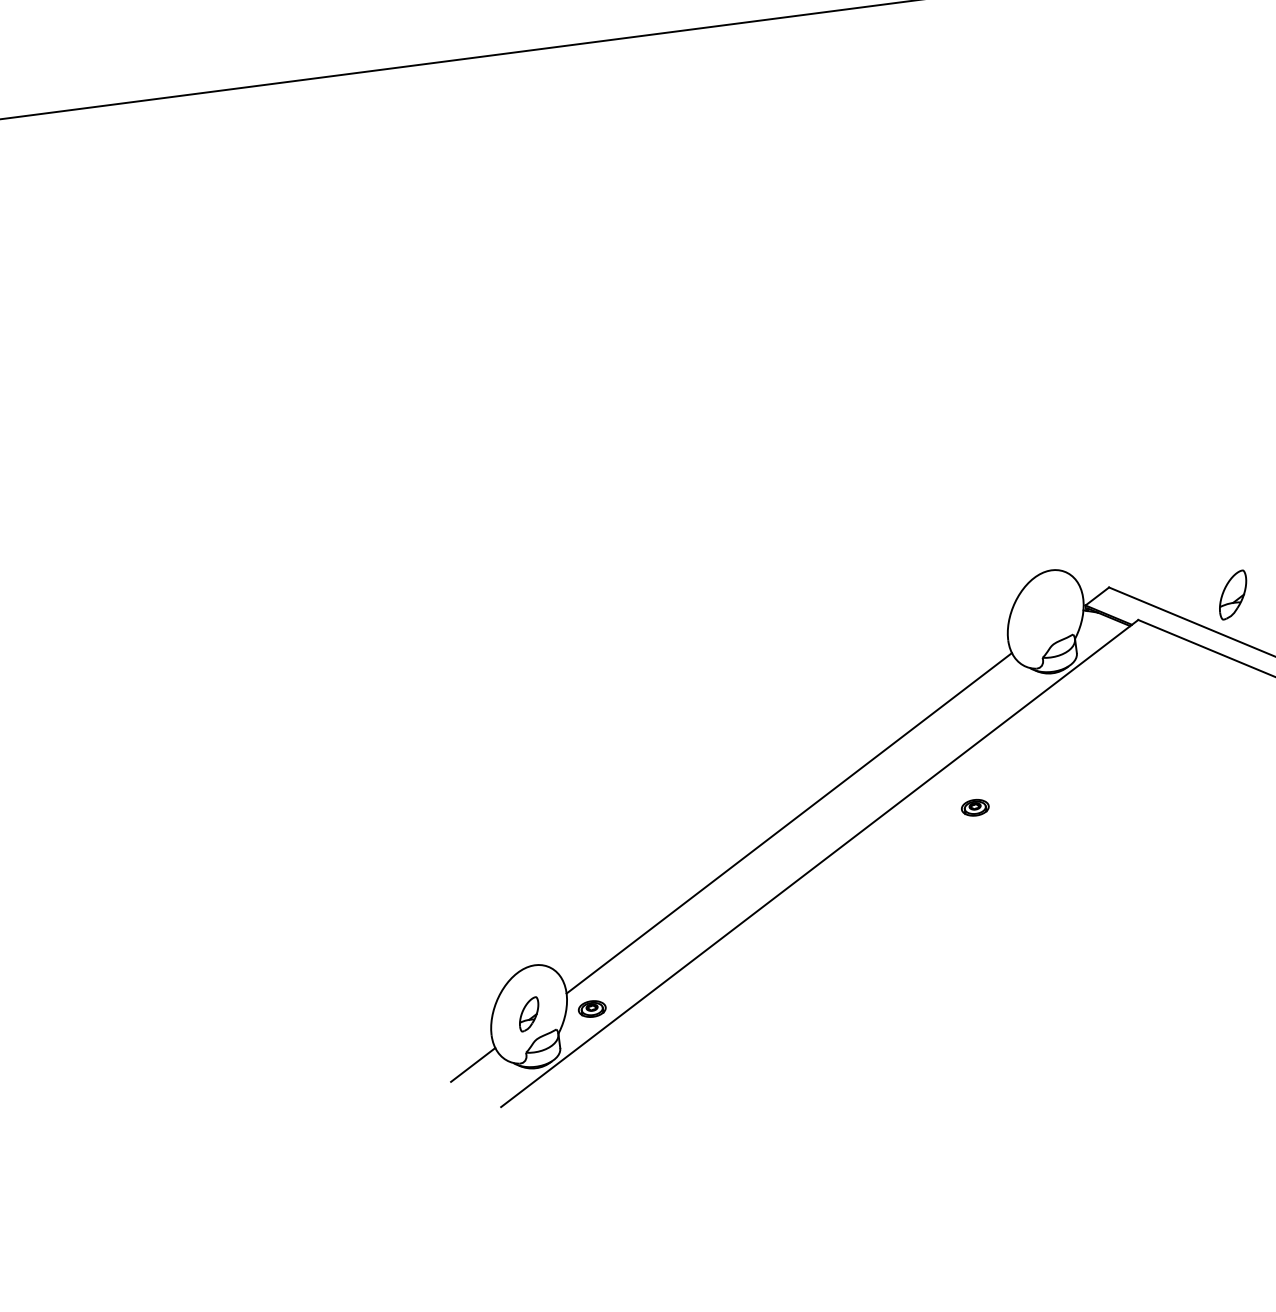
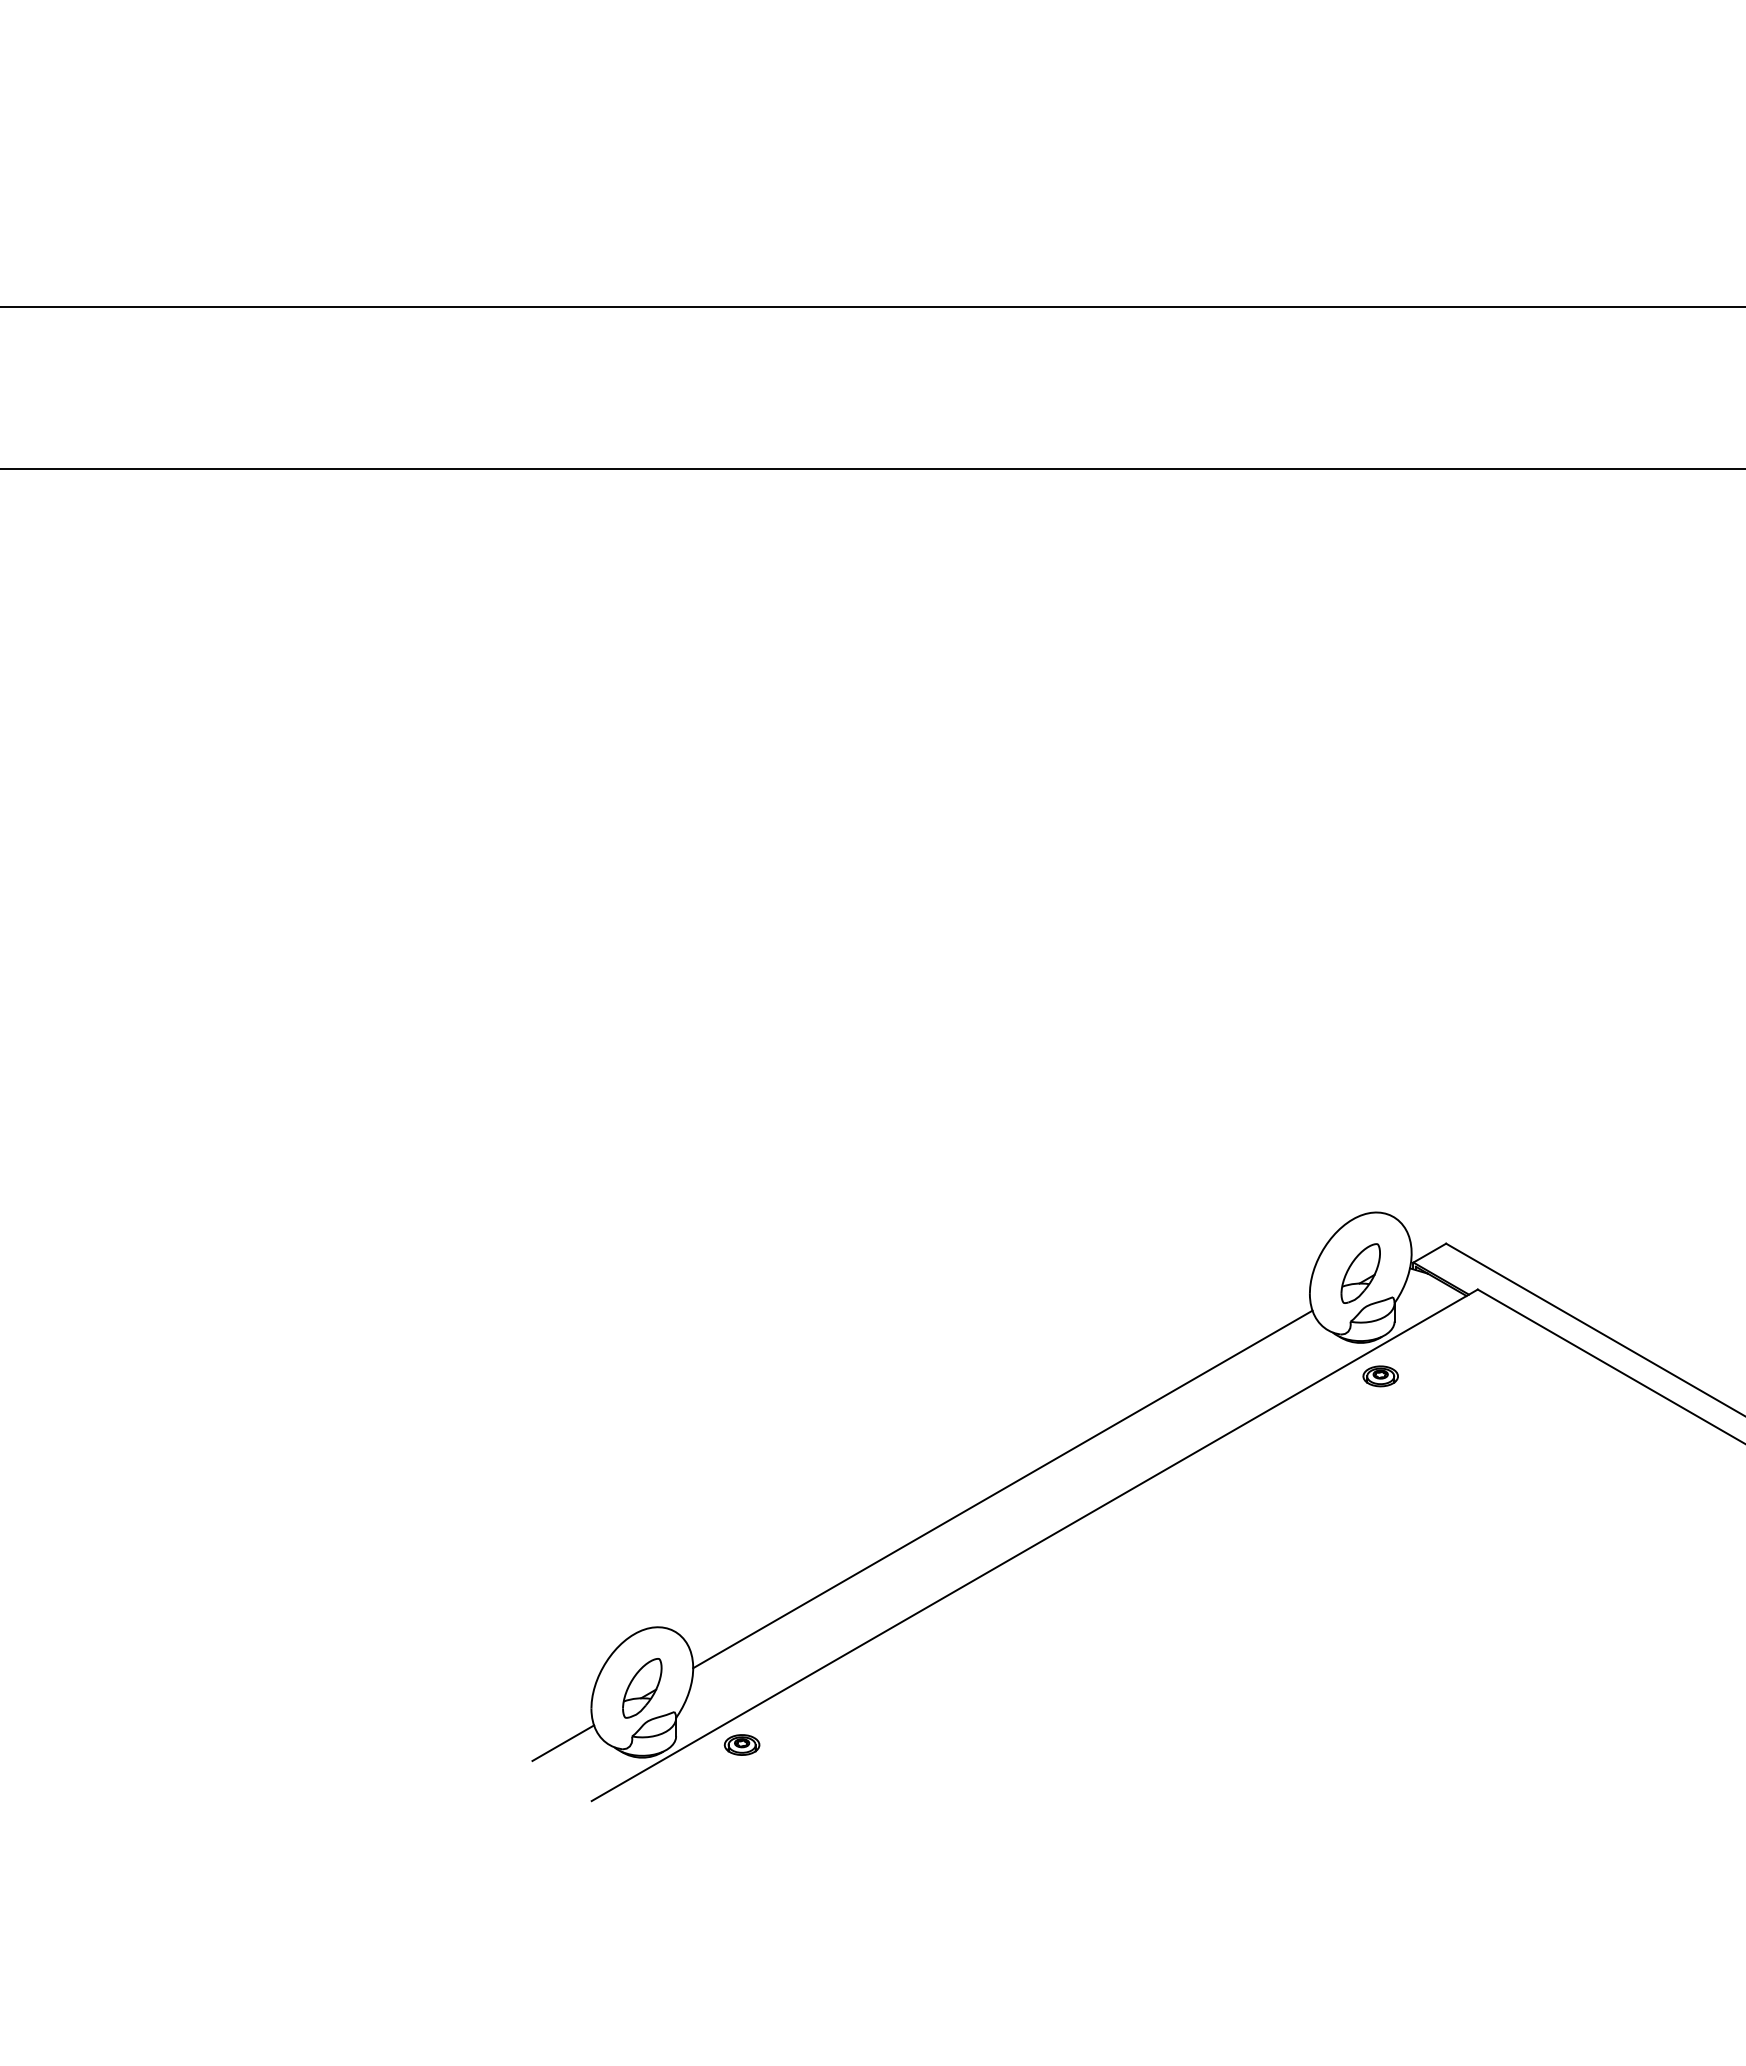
part: (1232, 595) -> (1360, 1273), moved
part: (975, 807) -> (1380, 1376), moved
part: (591, 1008) -> (741, 1744), moved
part: (529, 1014) -> (642, 1688), size x1.43

